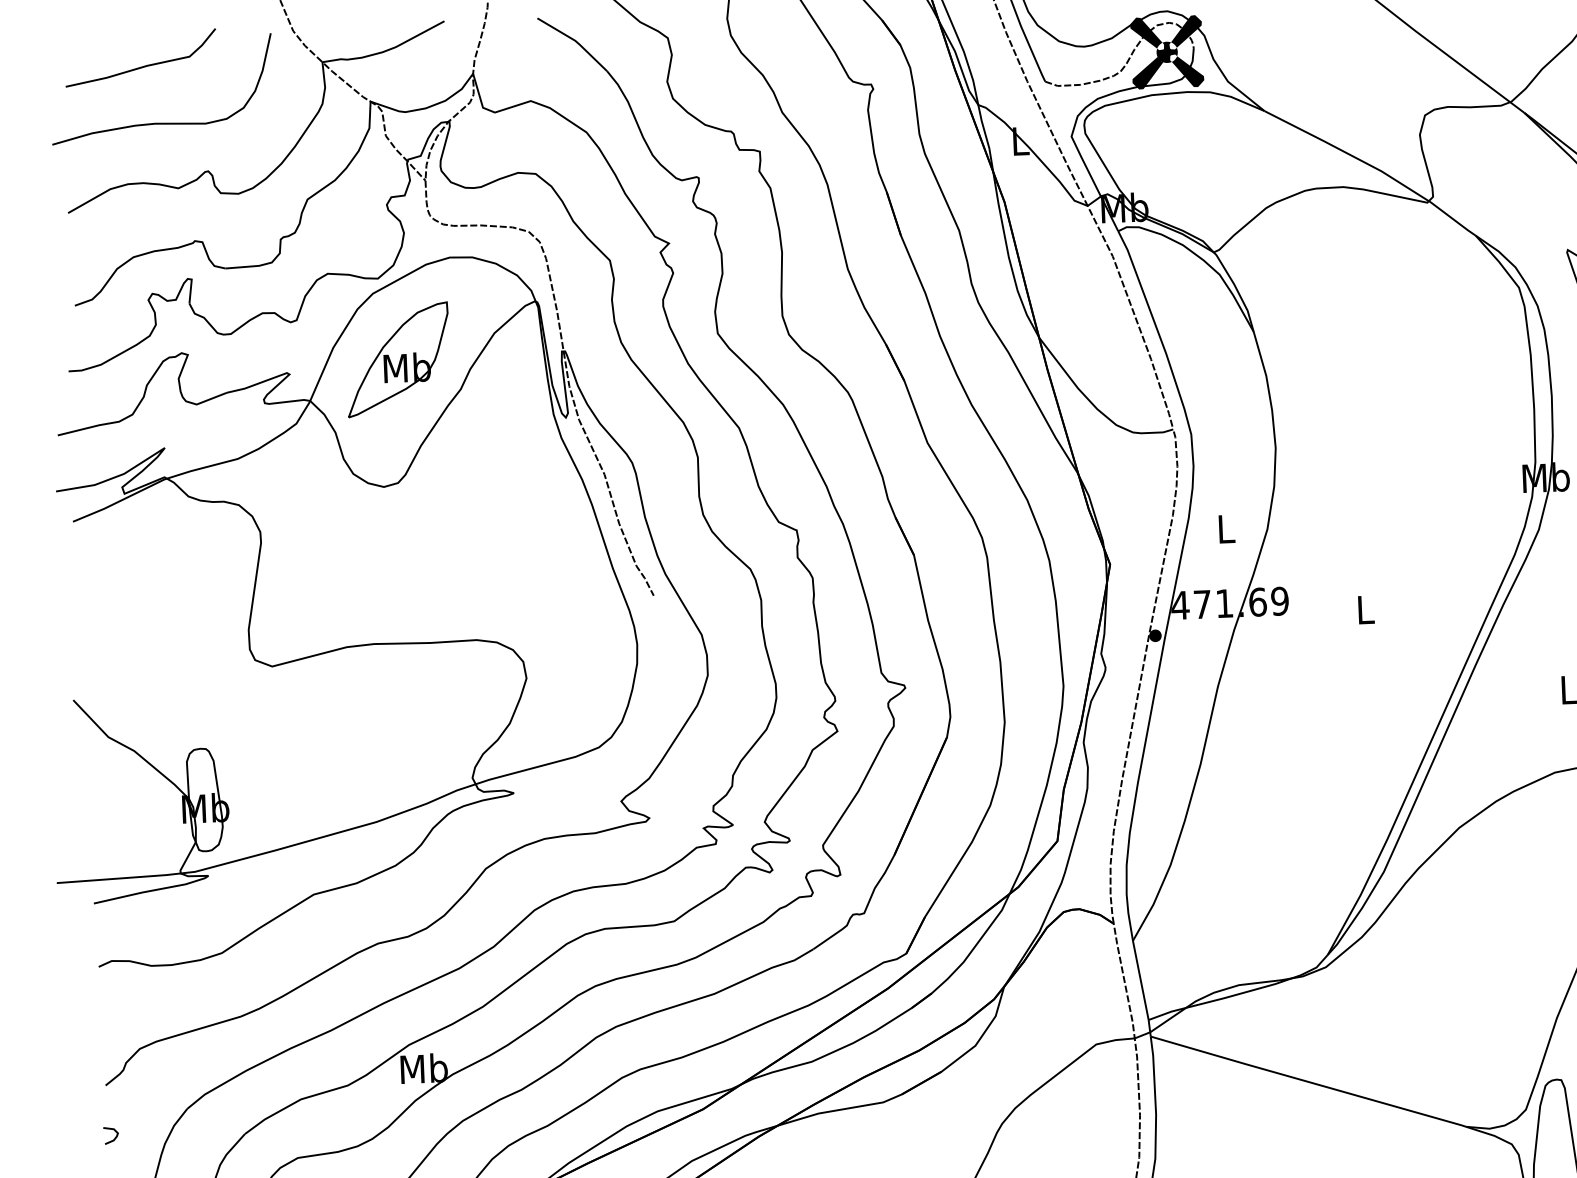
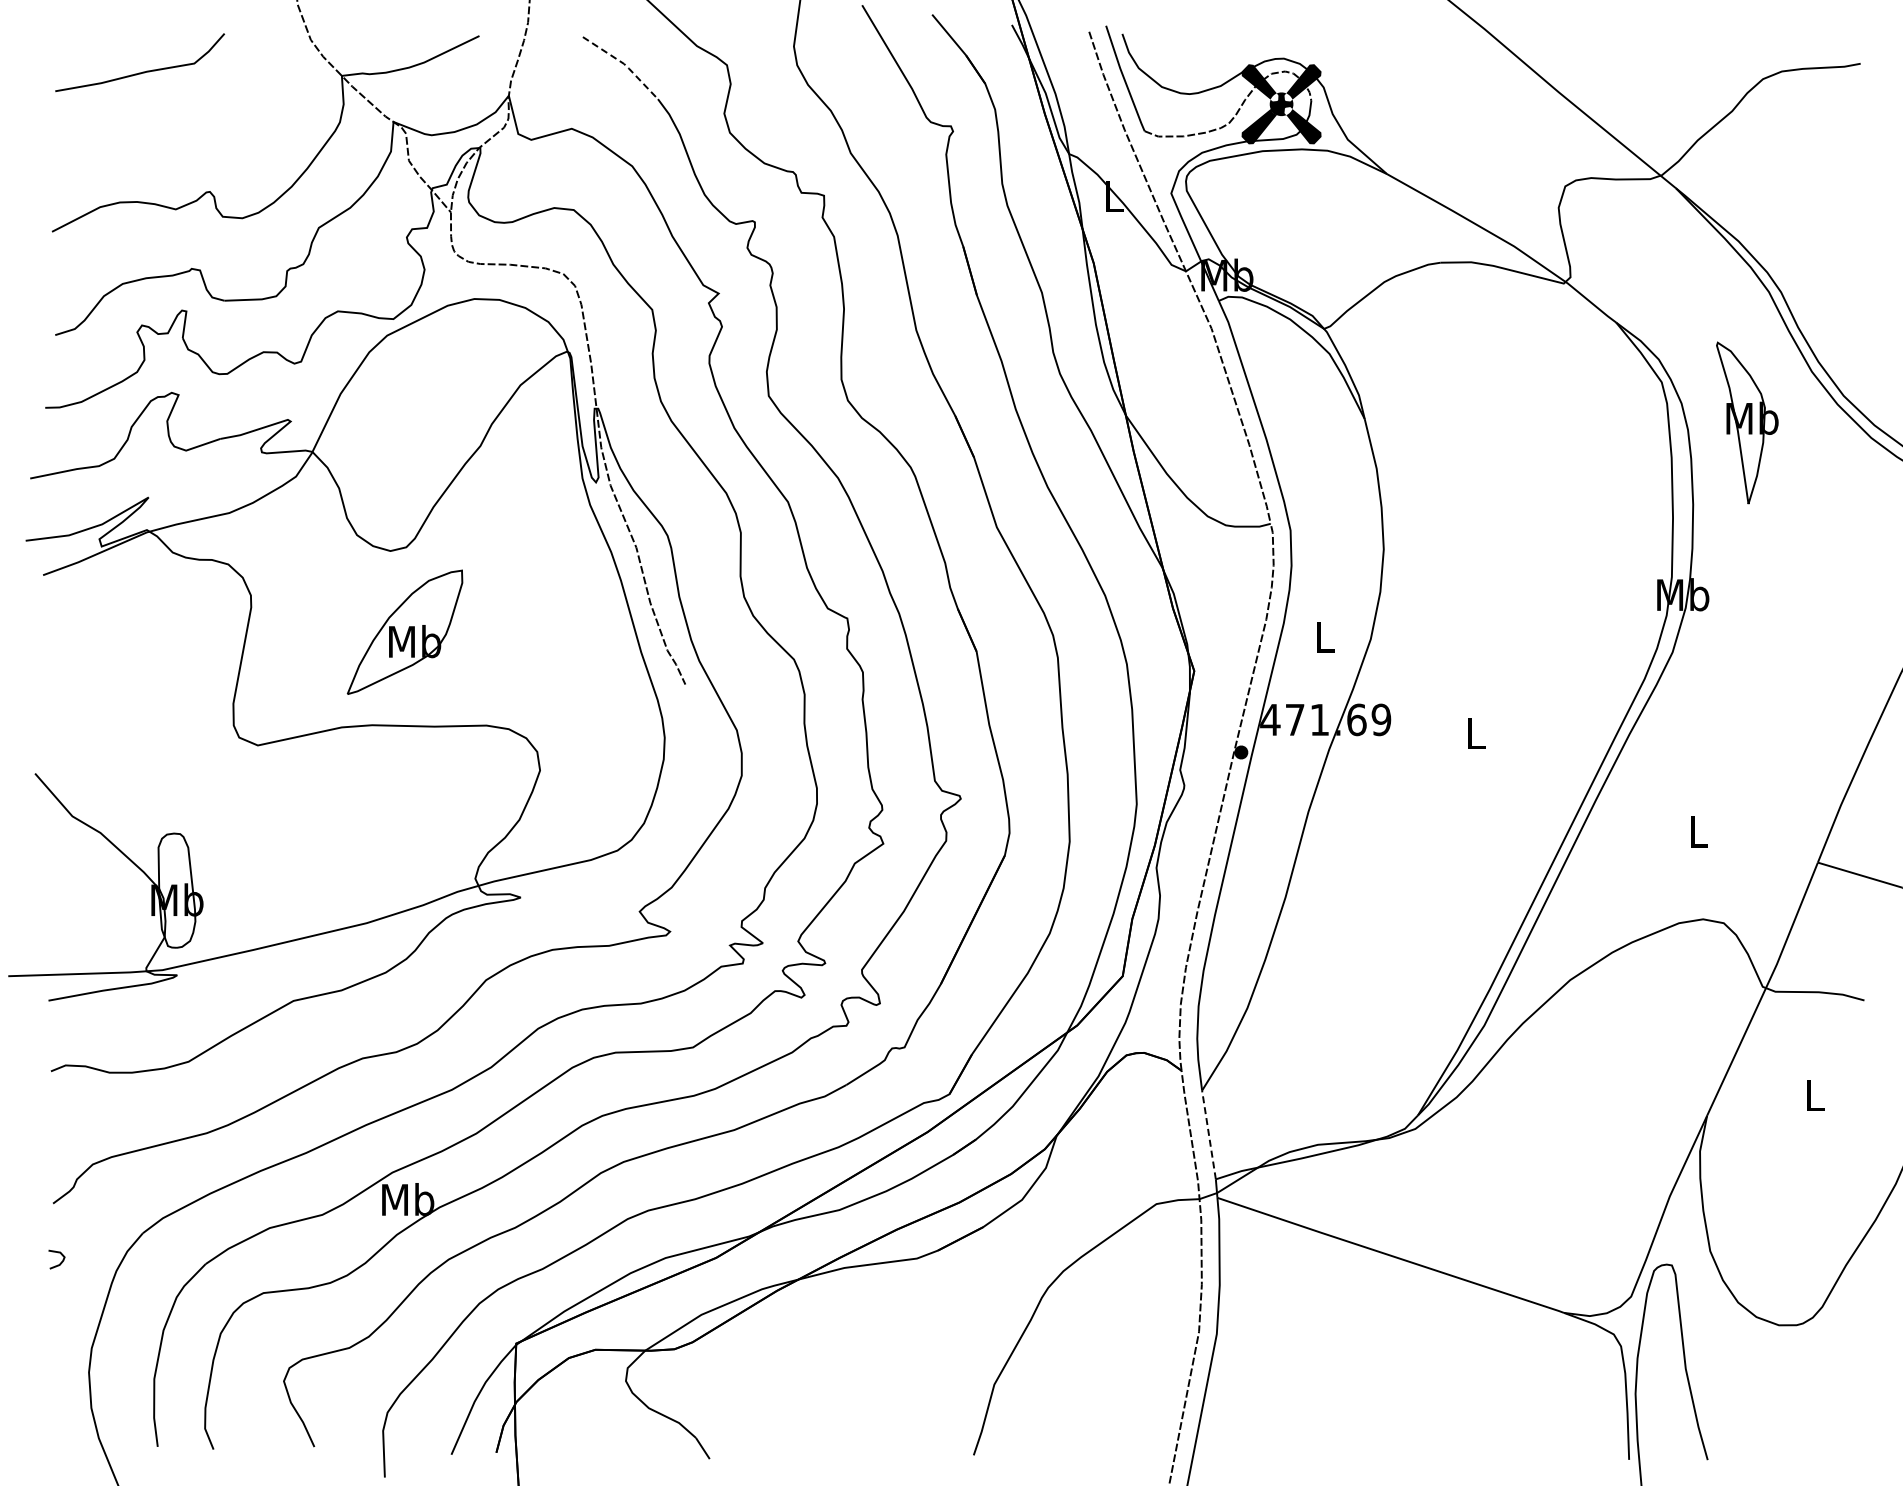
line: (575, 40) -> (624, 63), solid -> dashed
curve: (162, 122) -> (161, 135), removed
part: (397, 359) -> (404, 631), moved
line: (1140, 980) -> (1208, 1134), solid -> dashed

